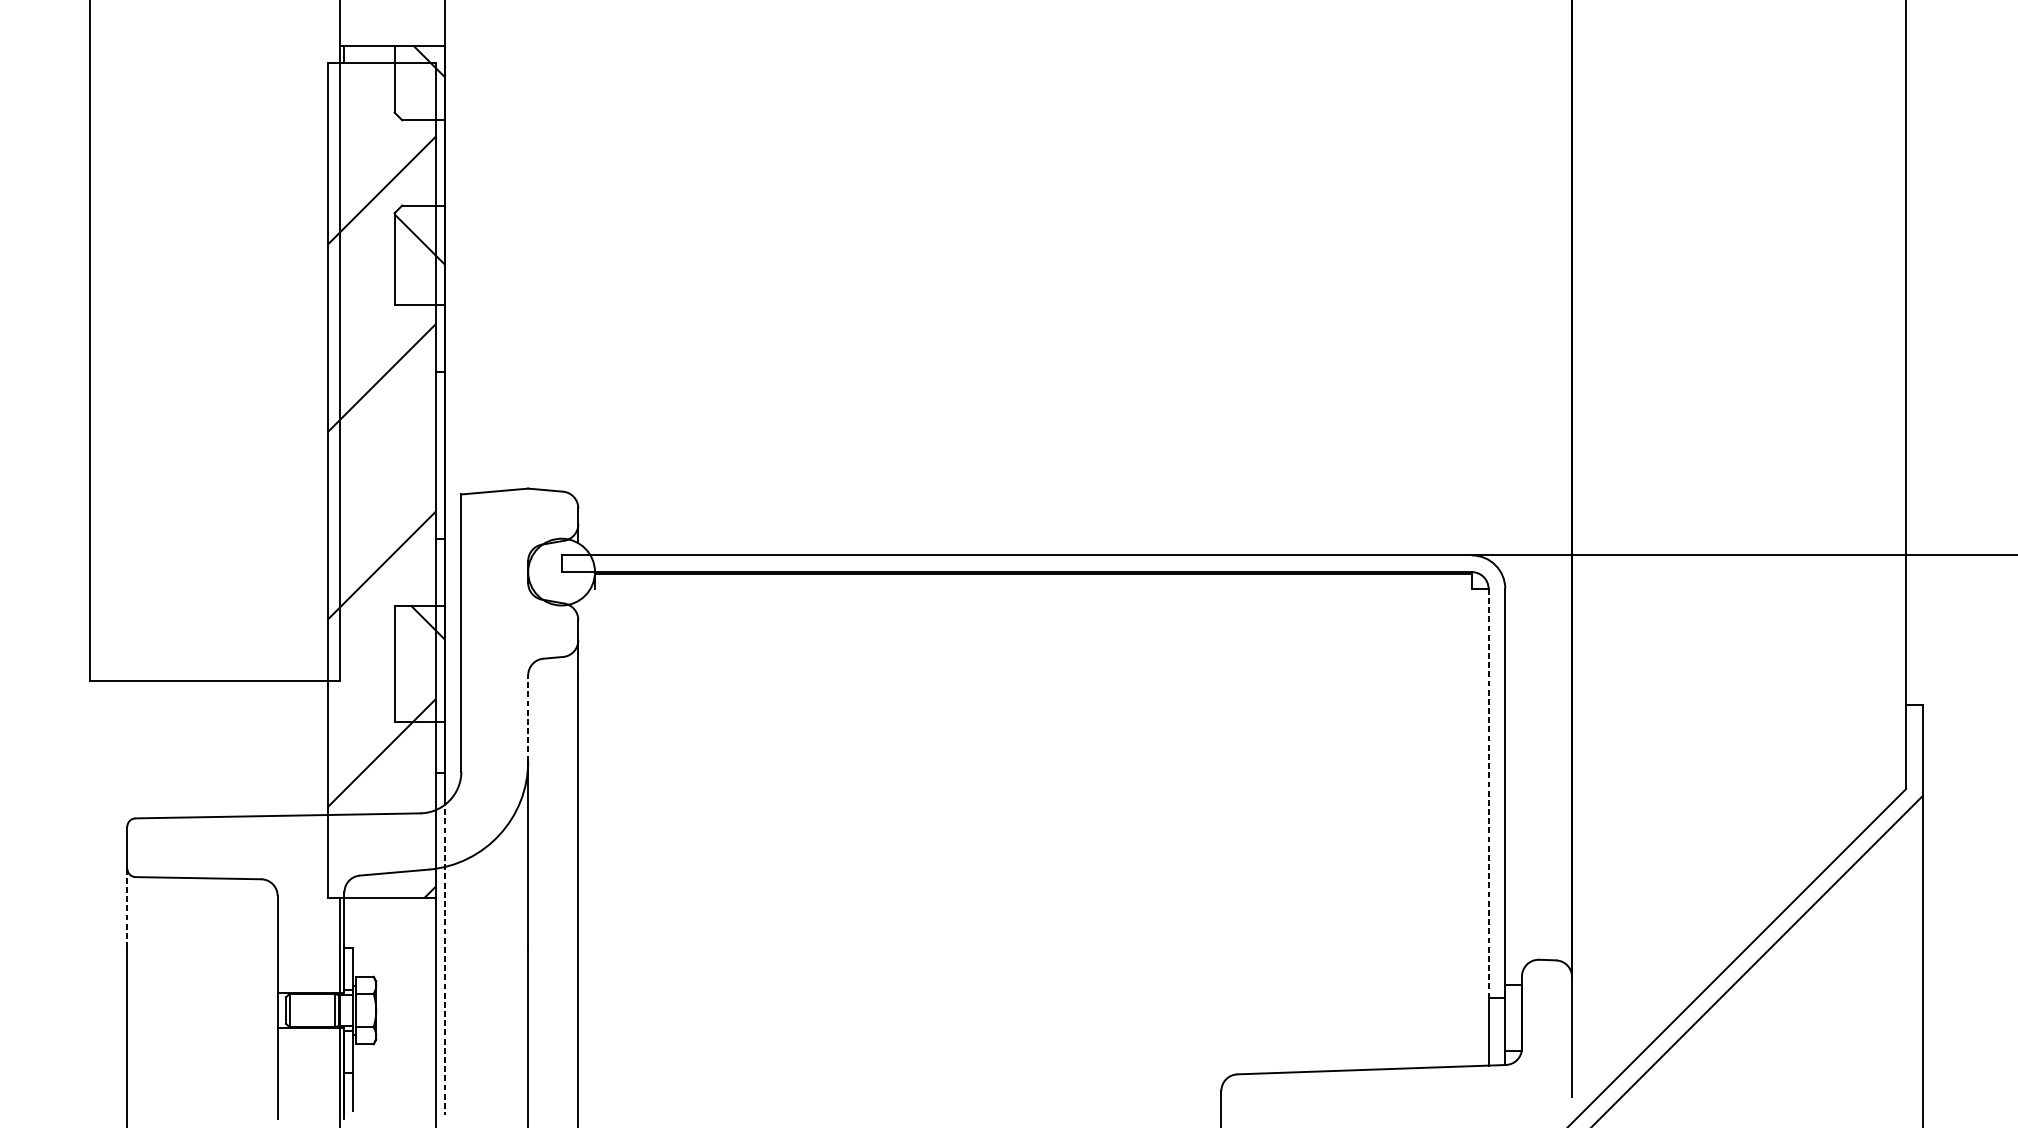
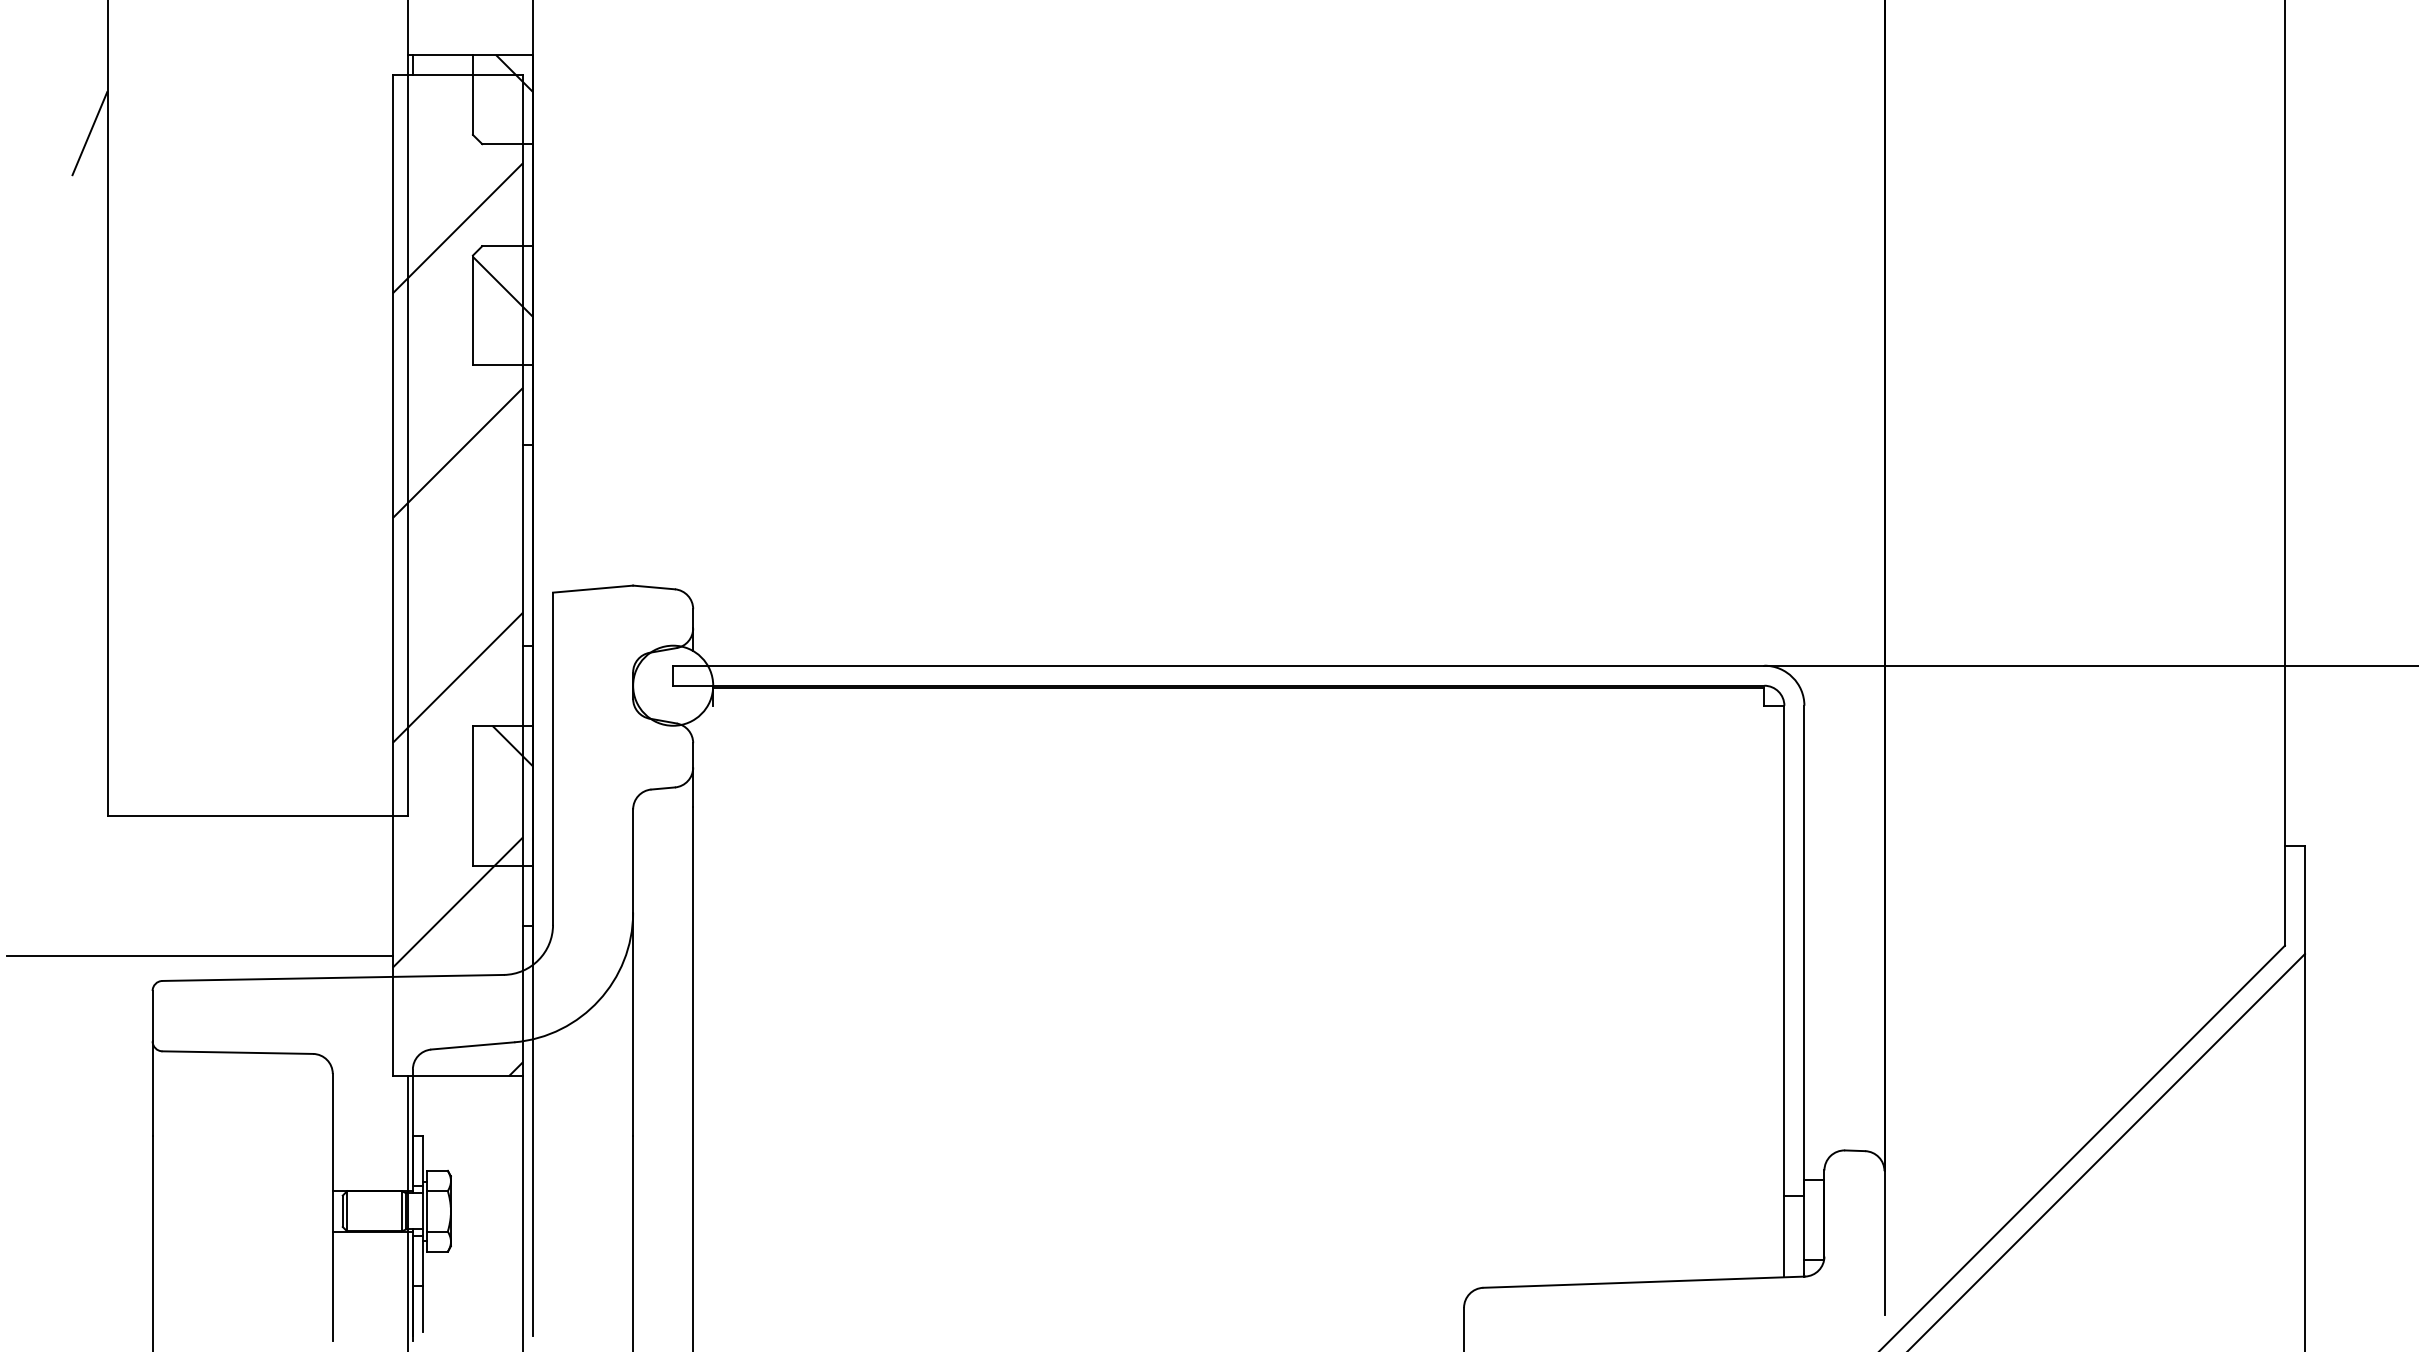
line: (74, 111) -> (89, 133), added
line: (528, 718) -> (633, 861), dashed -> solid
line: (1488, 793) -> (1784, 951), dashed -> solid
line: (166, 797) -> (199, 956), added
line: (127, 908) -> (152, 1089), dashed -> solid
line: (445, 943) -> (533, 1131), dashed -> solid

